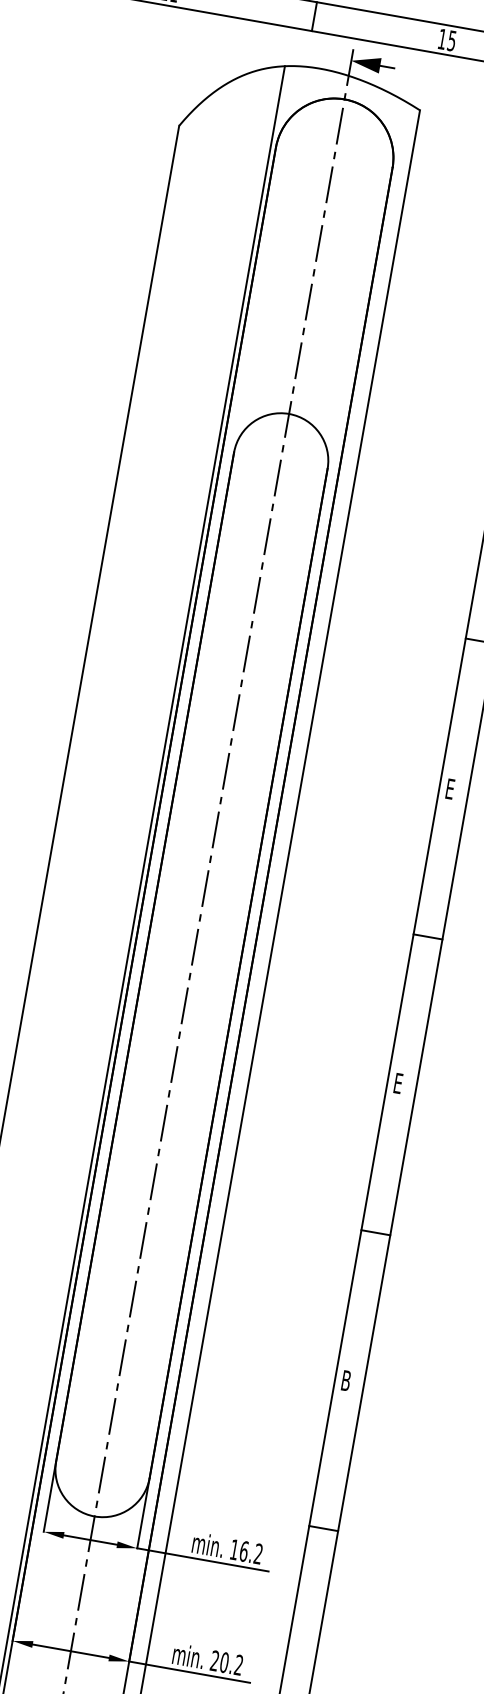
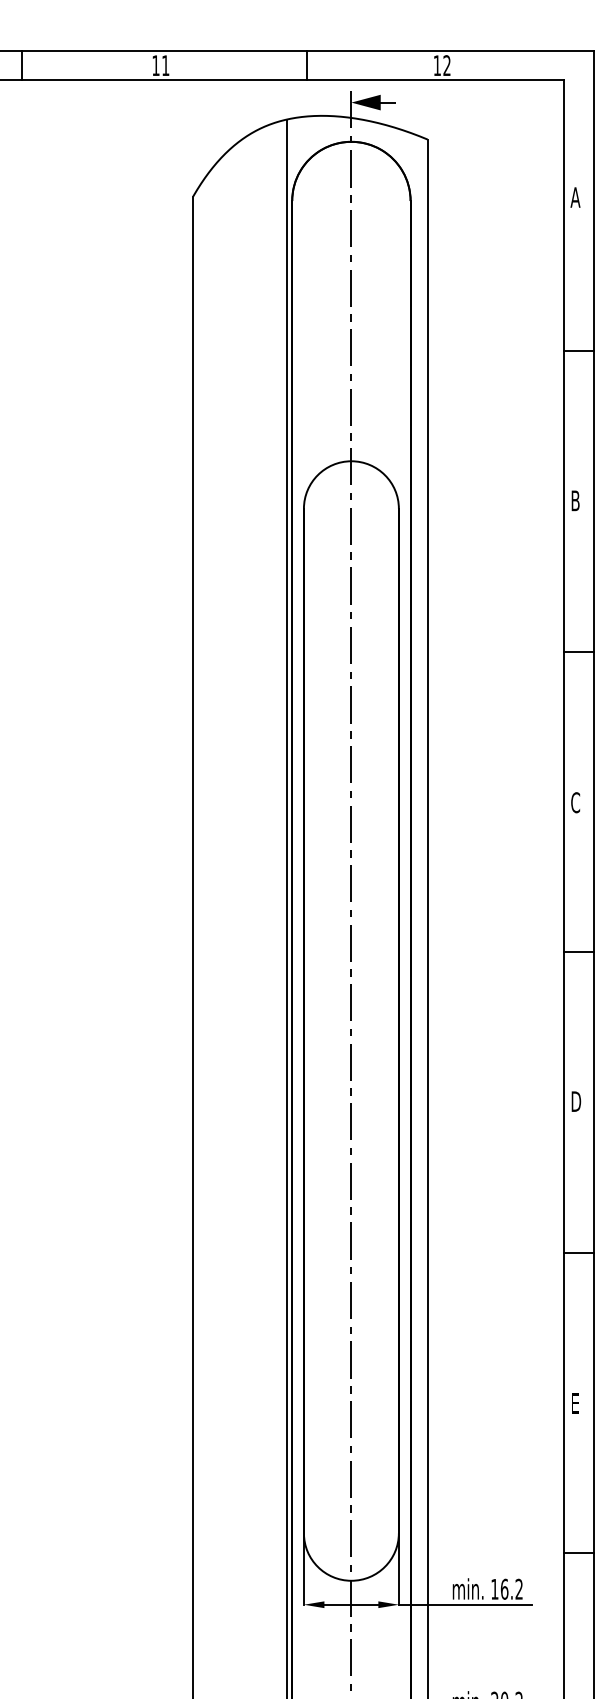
text: (451, 40) -> (446, 65), 15 -> 12
text: (450, 788) -> (575, 802), E -> C
text: (399, 1083) -> (576, 1101), E -> D
text: (346, 1380) -> (575, 1403), B -> E

